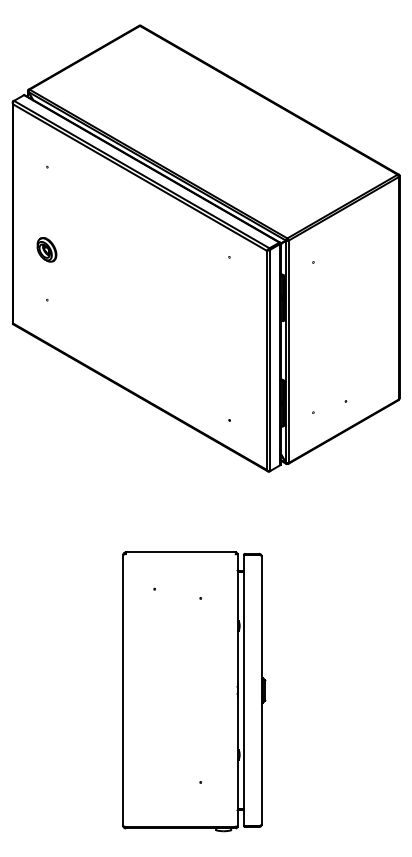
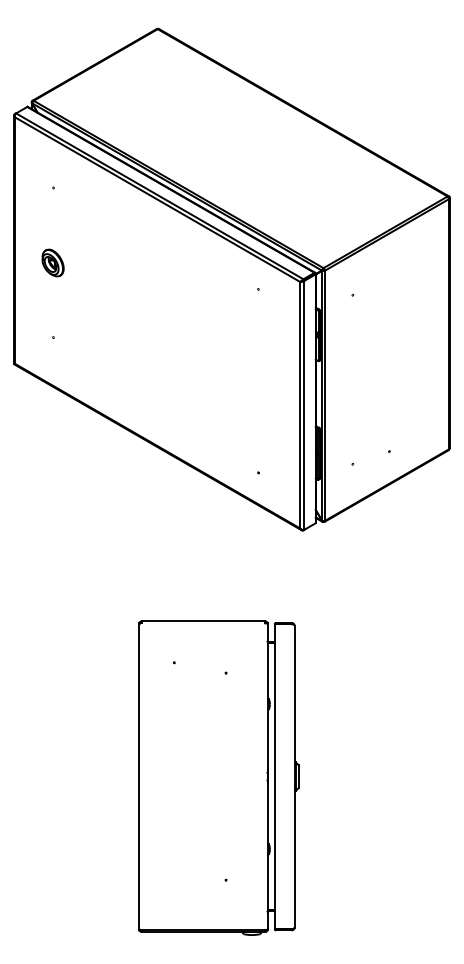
part: (46, 249) -> (52, 262), moved

